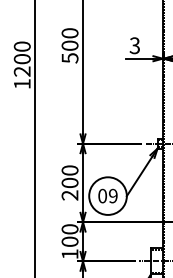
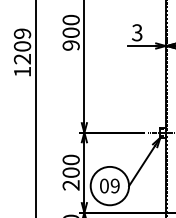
text: (22, 46) -> (22, 33), 1200 -> 1209
text: (69, 58) -> (70, 45), 500 -> 900

